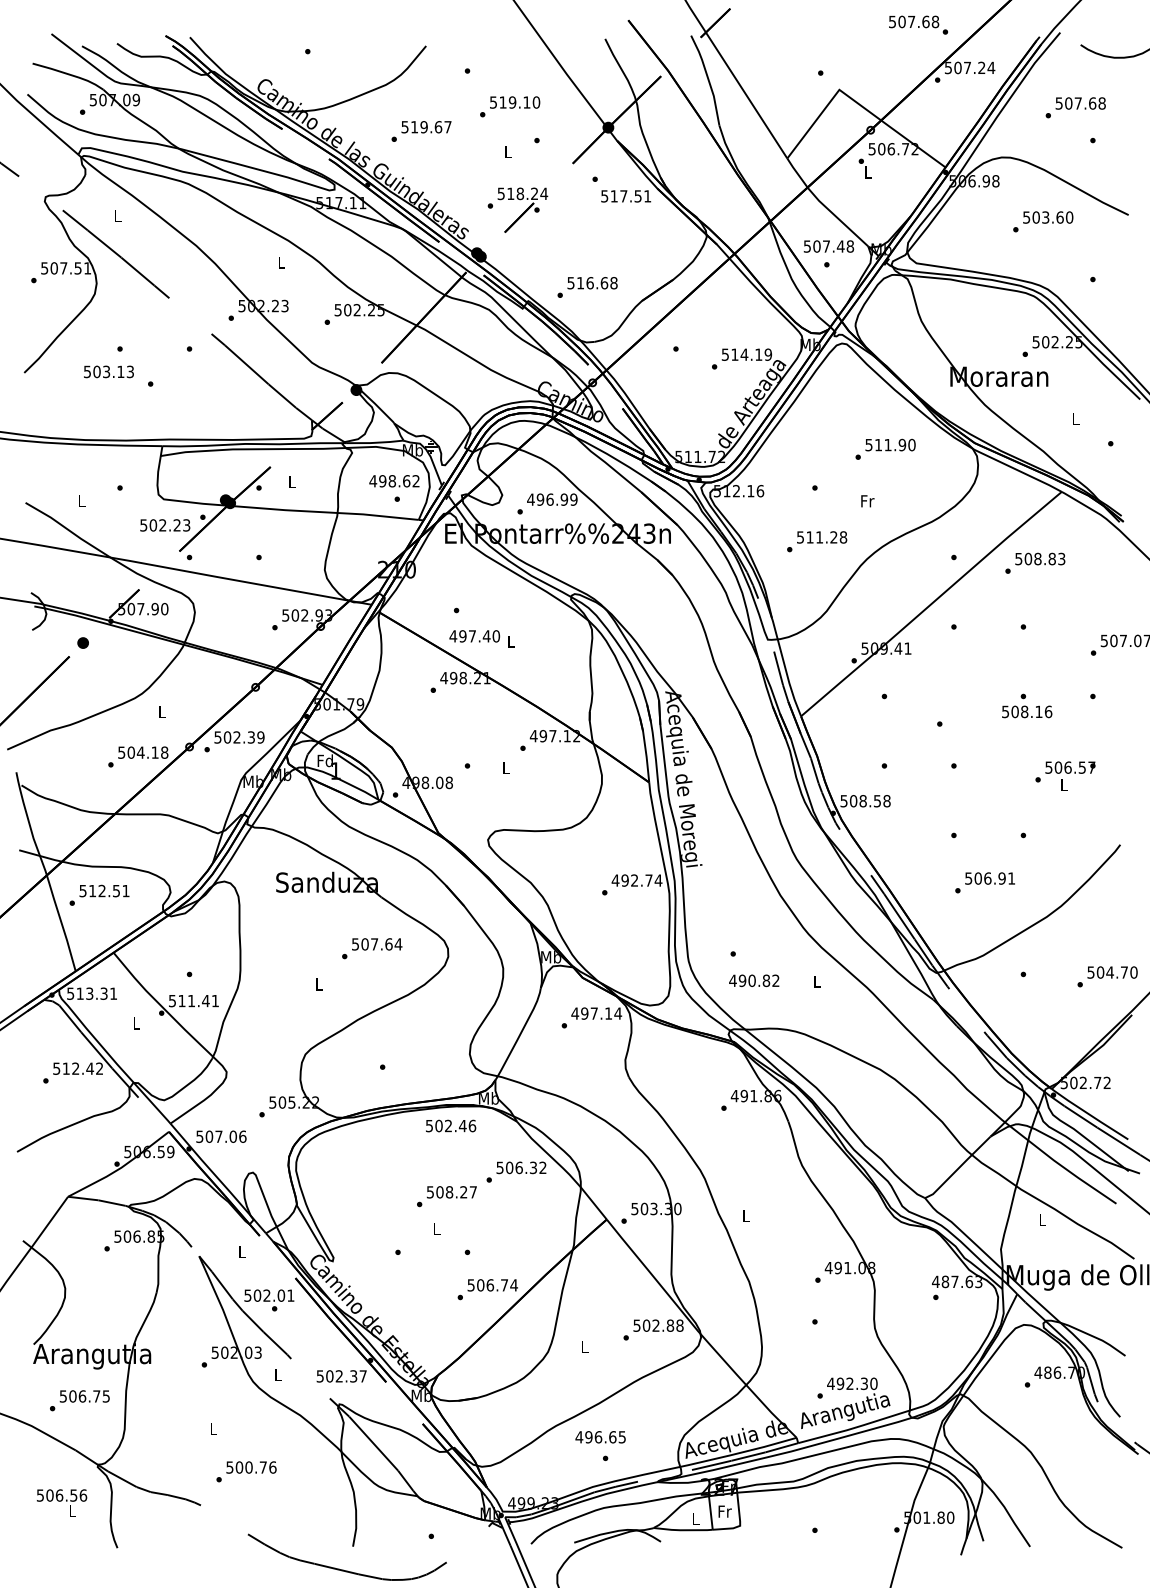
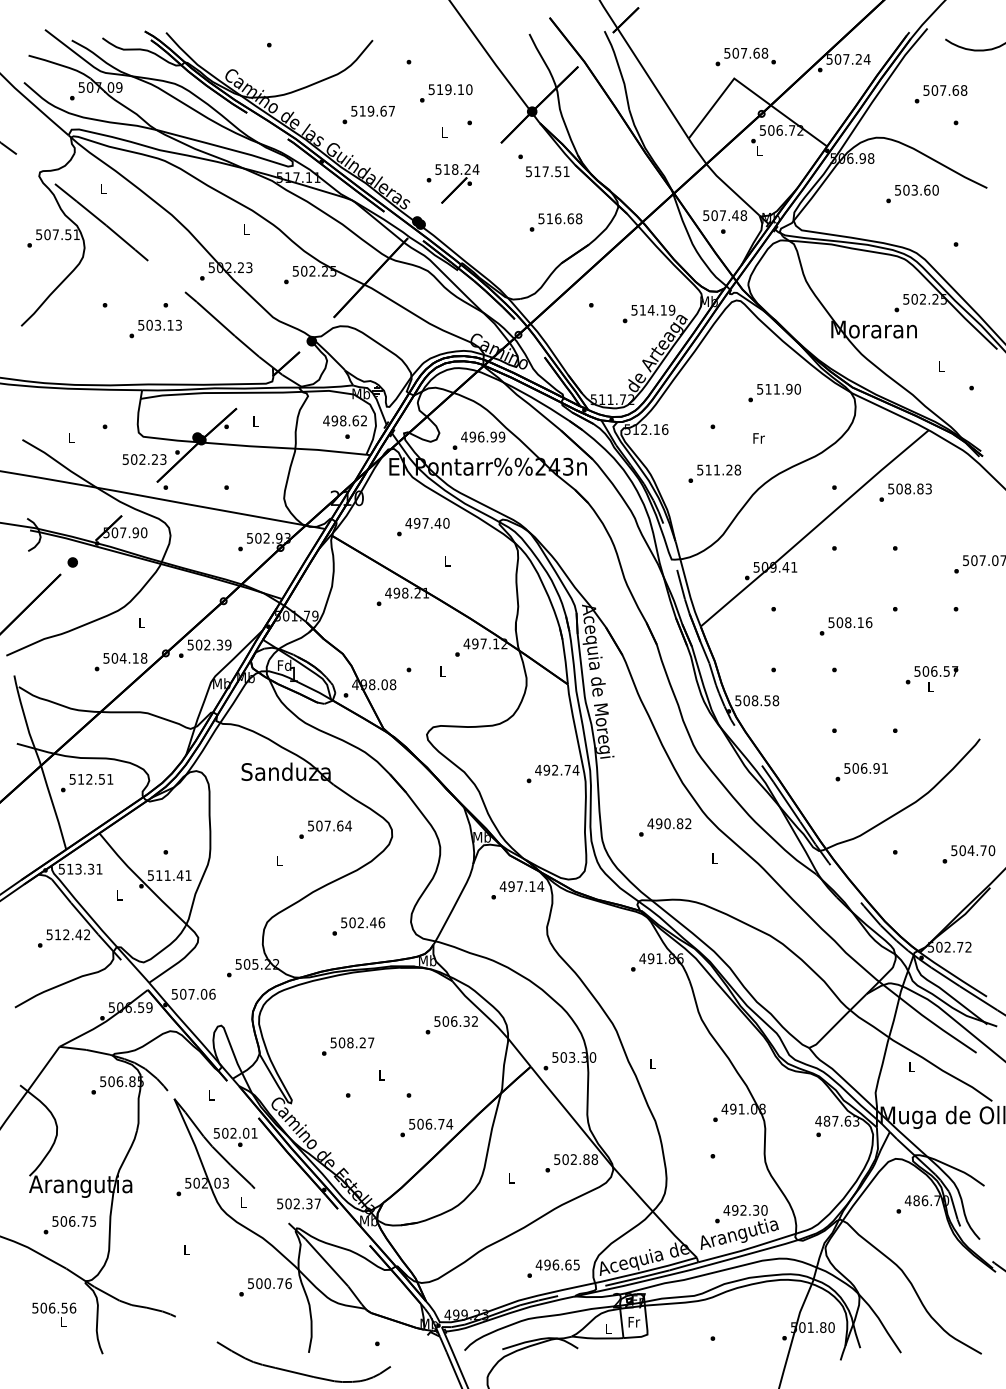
text: (918, 24) -> (750, 55), moved
text: (587, 287) -> (555, 222), moved
text: (108, 371) -> (159, 324), moved
text: (474, 636) -> (427, 523), moved
text: (1027, 711) -> (850, 622), moved
text: (754, 980) -> (669, 823), moved
text: (451, 1125) -> (363, 922), moved
text: (446, 1196) -> (347, 1046), moved
text: (600, 1437) -> (557, 1265), moved
text: (246, 1471) -> (265, 1287), moved

